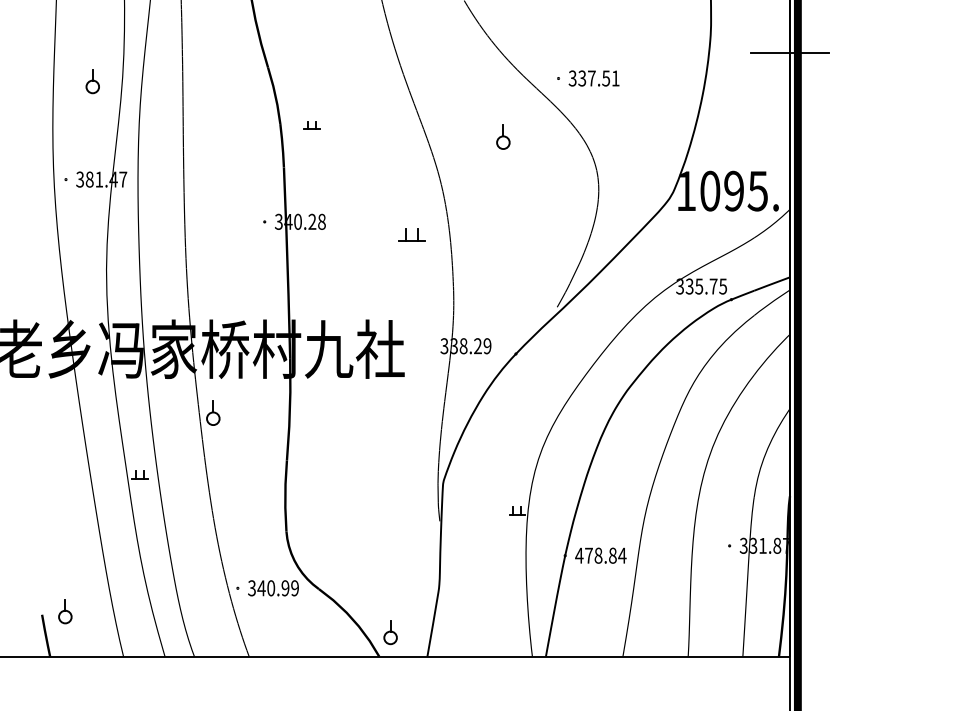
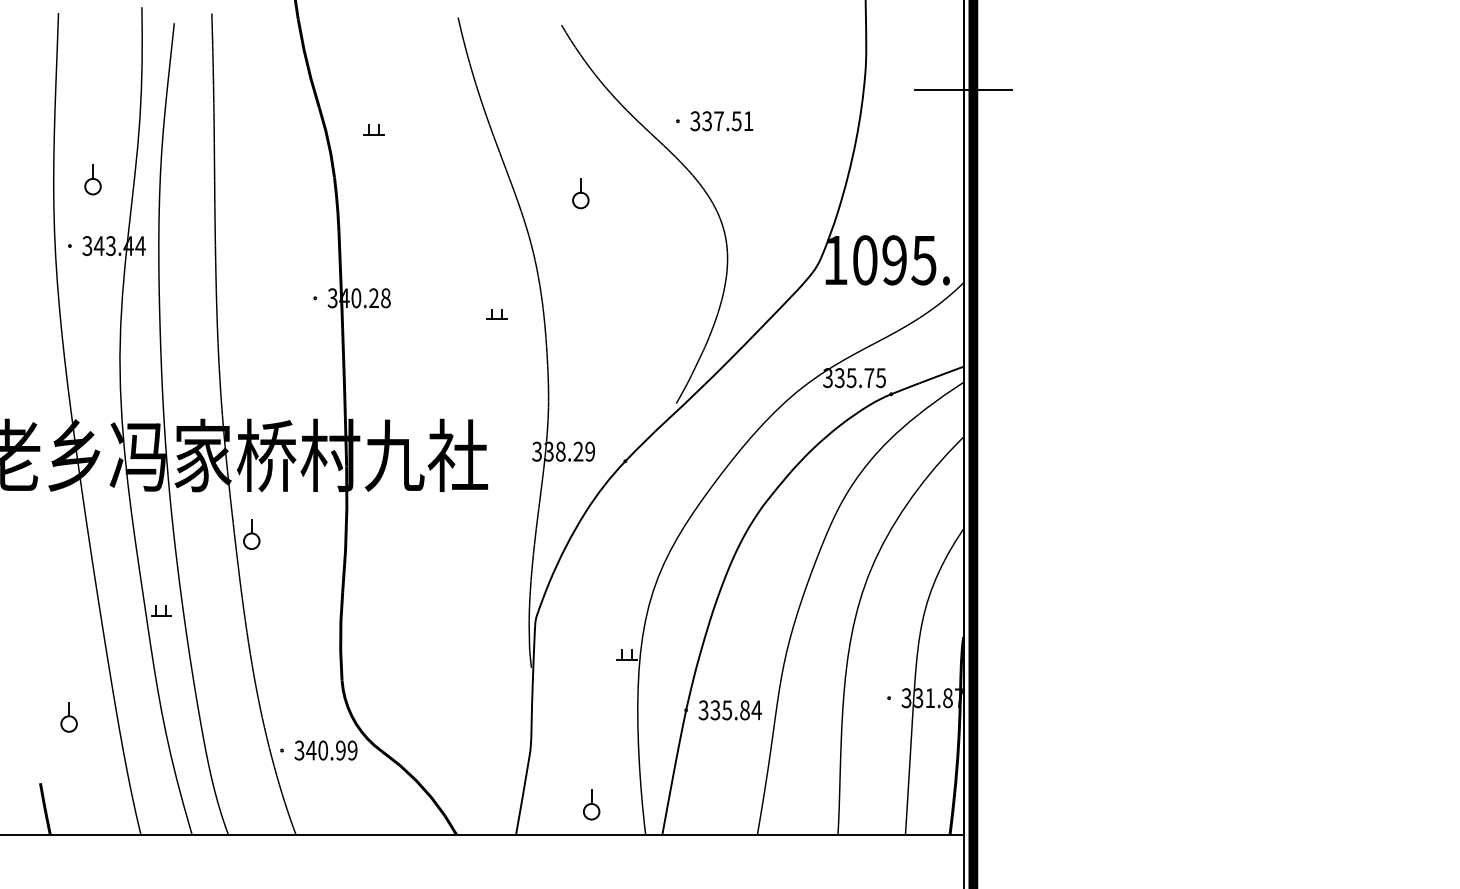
part: (92, 81) -> (92, 179), moved
part: (311, 124) -> (373, 129), moved
part: (503, 137) -> (580, 193), moved
text: (106, 179) -> (119, 246), 381.47 -> 343.44
part: (411, 235) -> (496, 314), size x0.62
text: (588, 555) -> (715, 710), 478.84 -> 335.84
part: (64, 611) -> (68, 717), moved
part: (390, 632) -> (591, 804), moved

